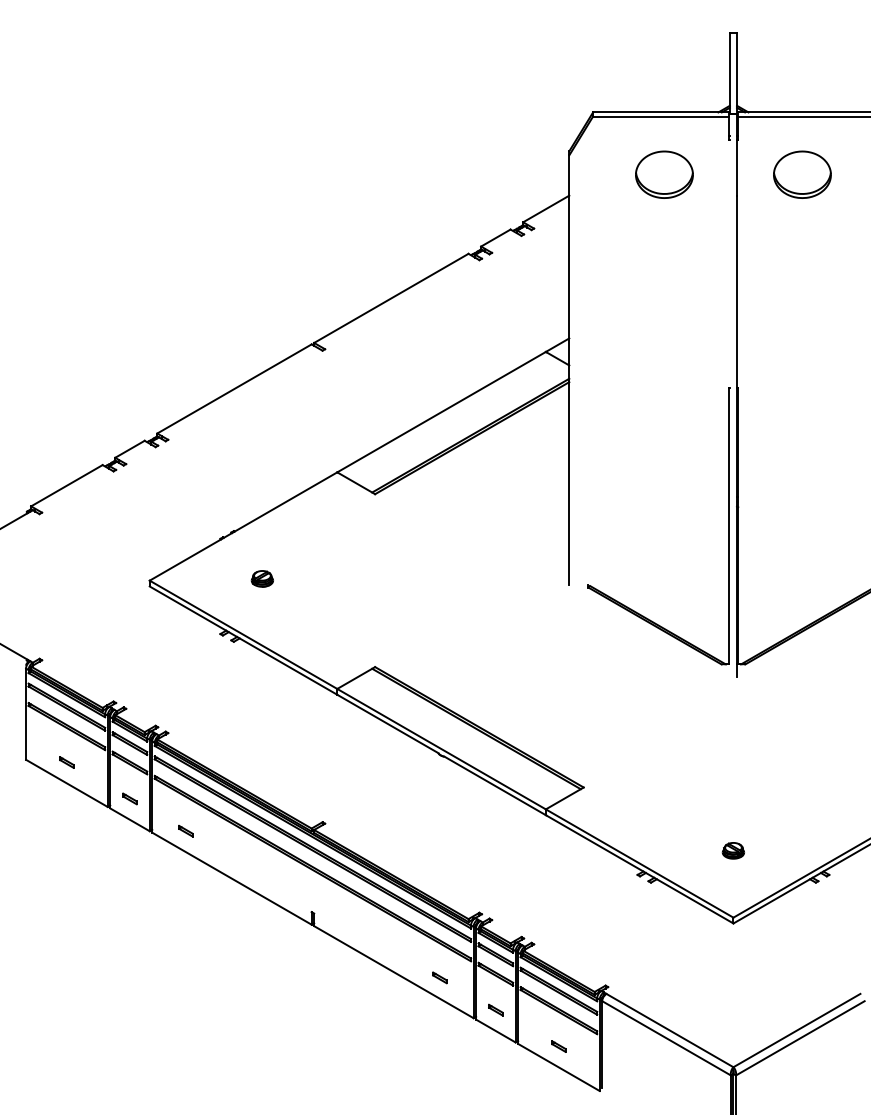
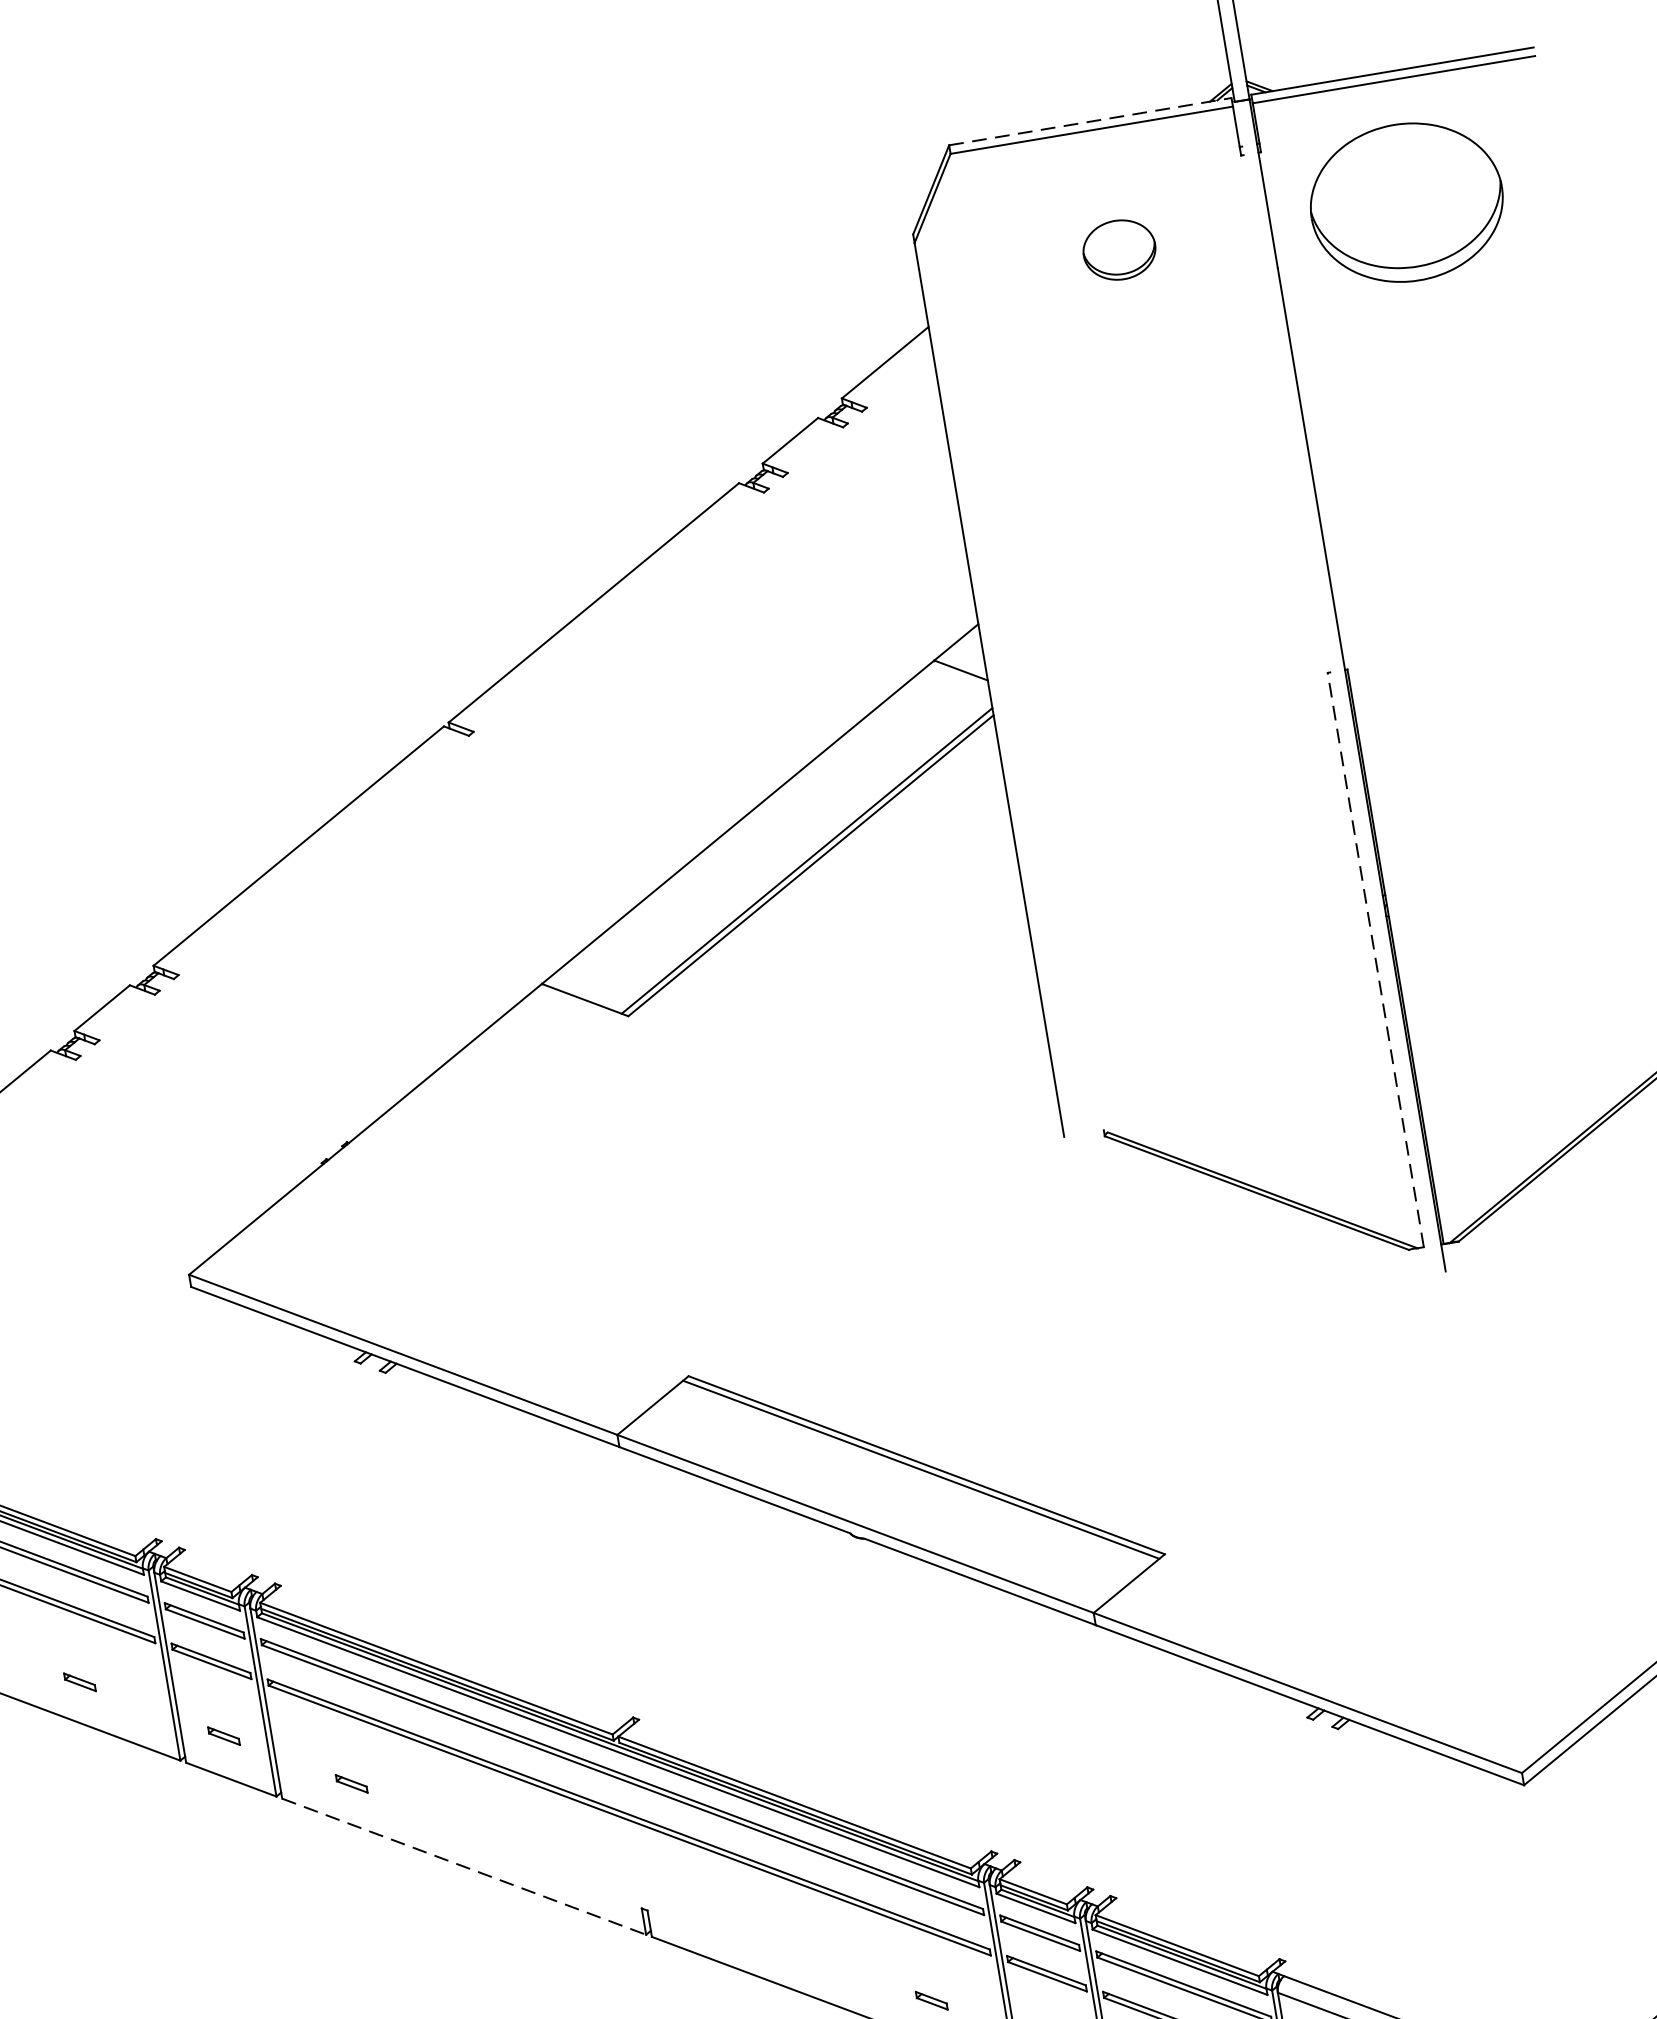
line: (660, 112) -> (1089, 121), solid -> dashed
part: (664, 174) -> (1119, 249), size x0.6
part: (802, 174) -> (1406, 201), size x1.6
line: (728, 526) -> (1375, 960), solid -> dashed
part: (261, 578) -> (421, 1231), removed
part: (733, 850) -> (1498, 1633), removed
line: (232, 878) -> (465, 1866), solid -> dashed

